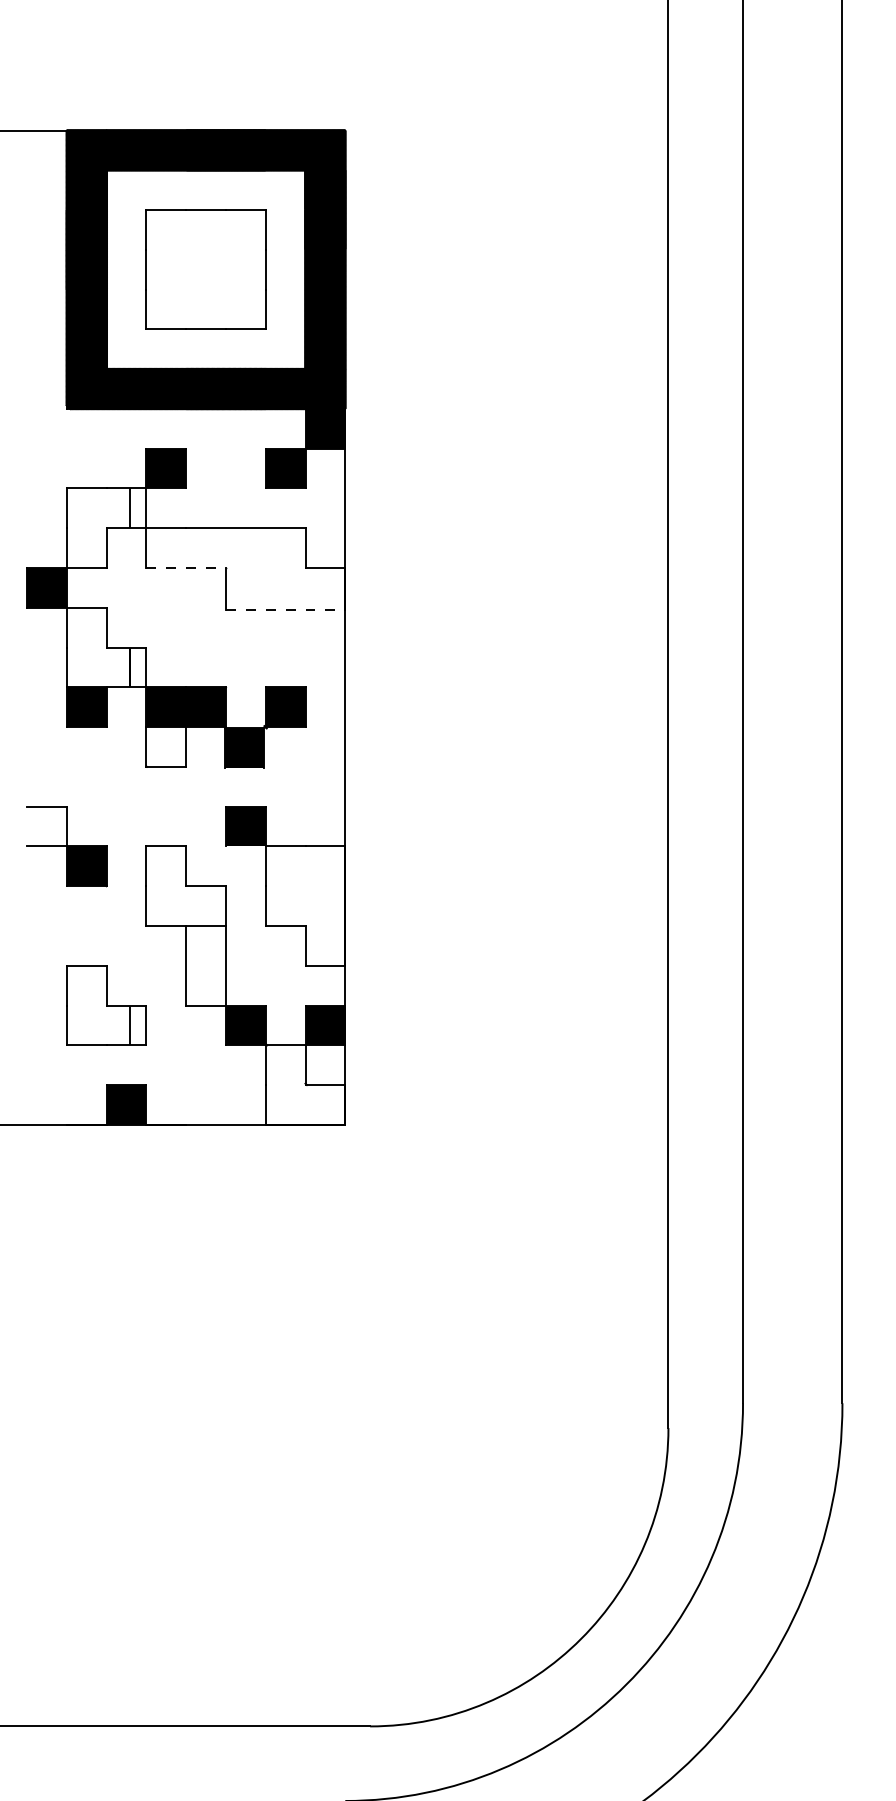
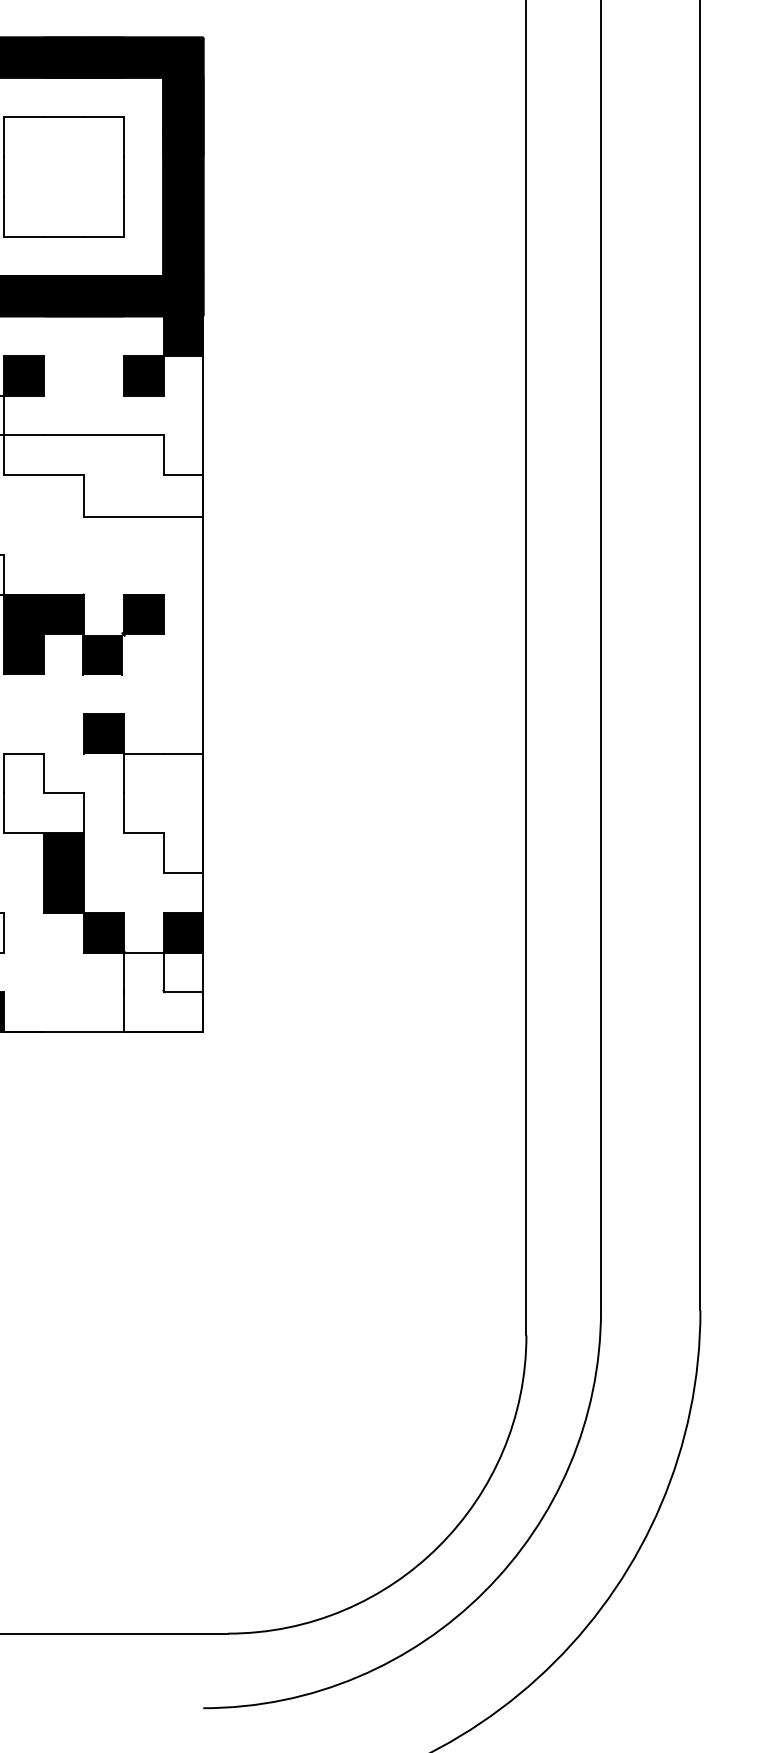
line: (186, 568) -> (44, 475), dashed -> solid
line: (285, 609) -> (143, 516), dashed -> solid
fill: (166, 746) -> (24, 653), added
fill: (205, 965) -> (63, 872), added

